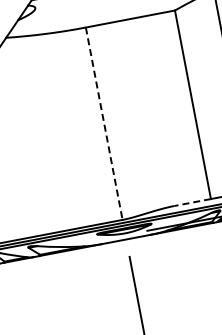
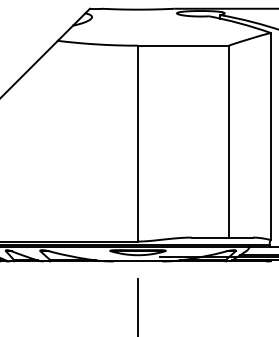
line: (104, 123) -> (138, 143), dashed -> solid
line: (192, 202) -> (209, 237), dashed -> solid

